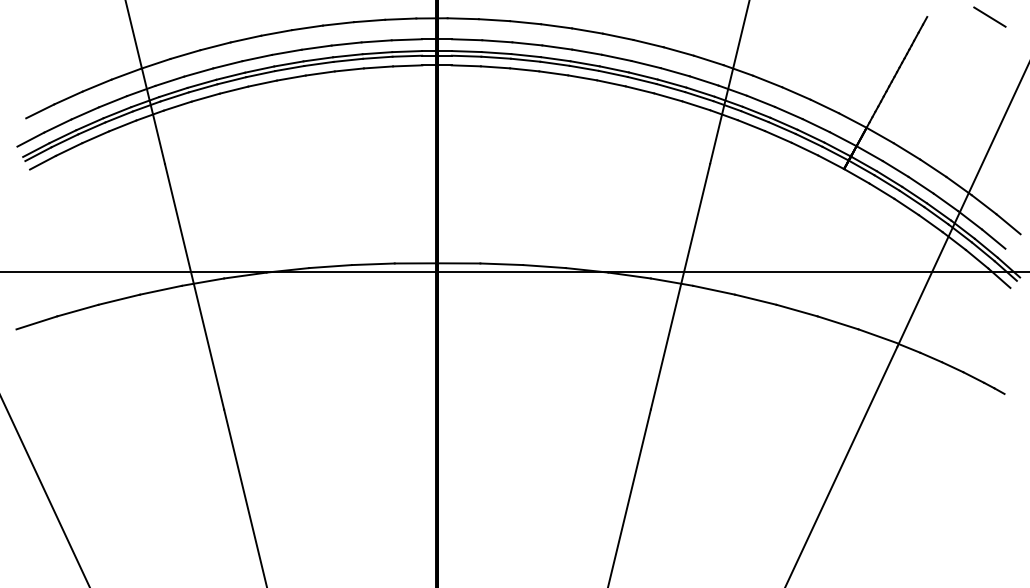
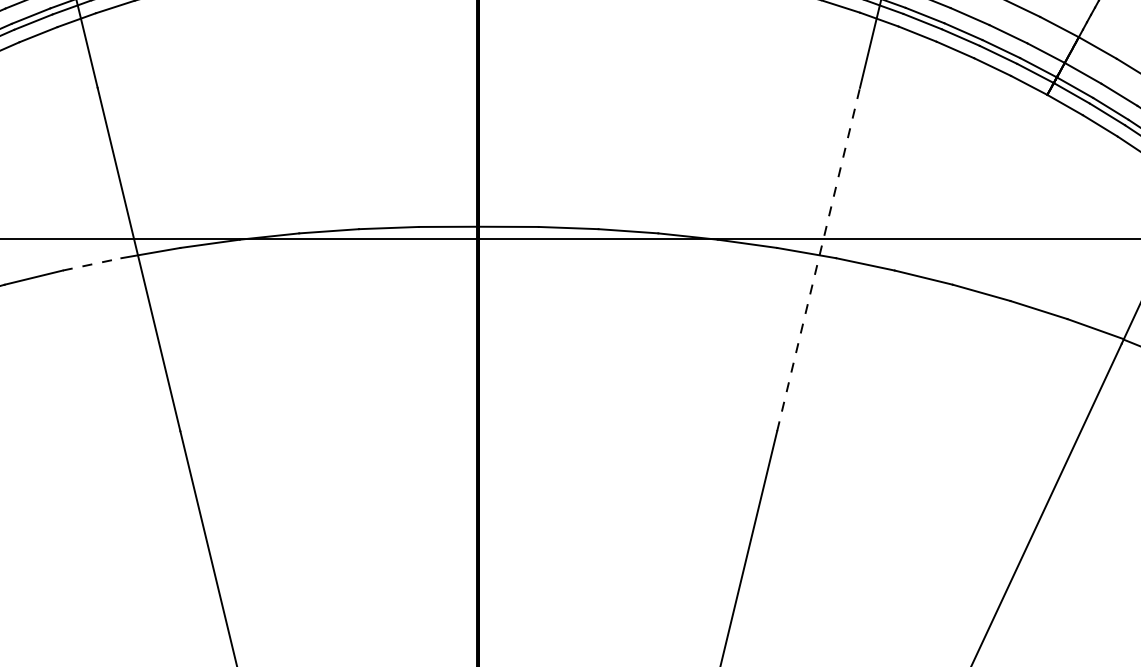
line: (680, 286) -> (818, 259), solid -> dashed
line: (161, 290) -> (92, 264), solid -> dashed

